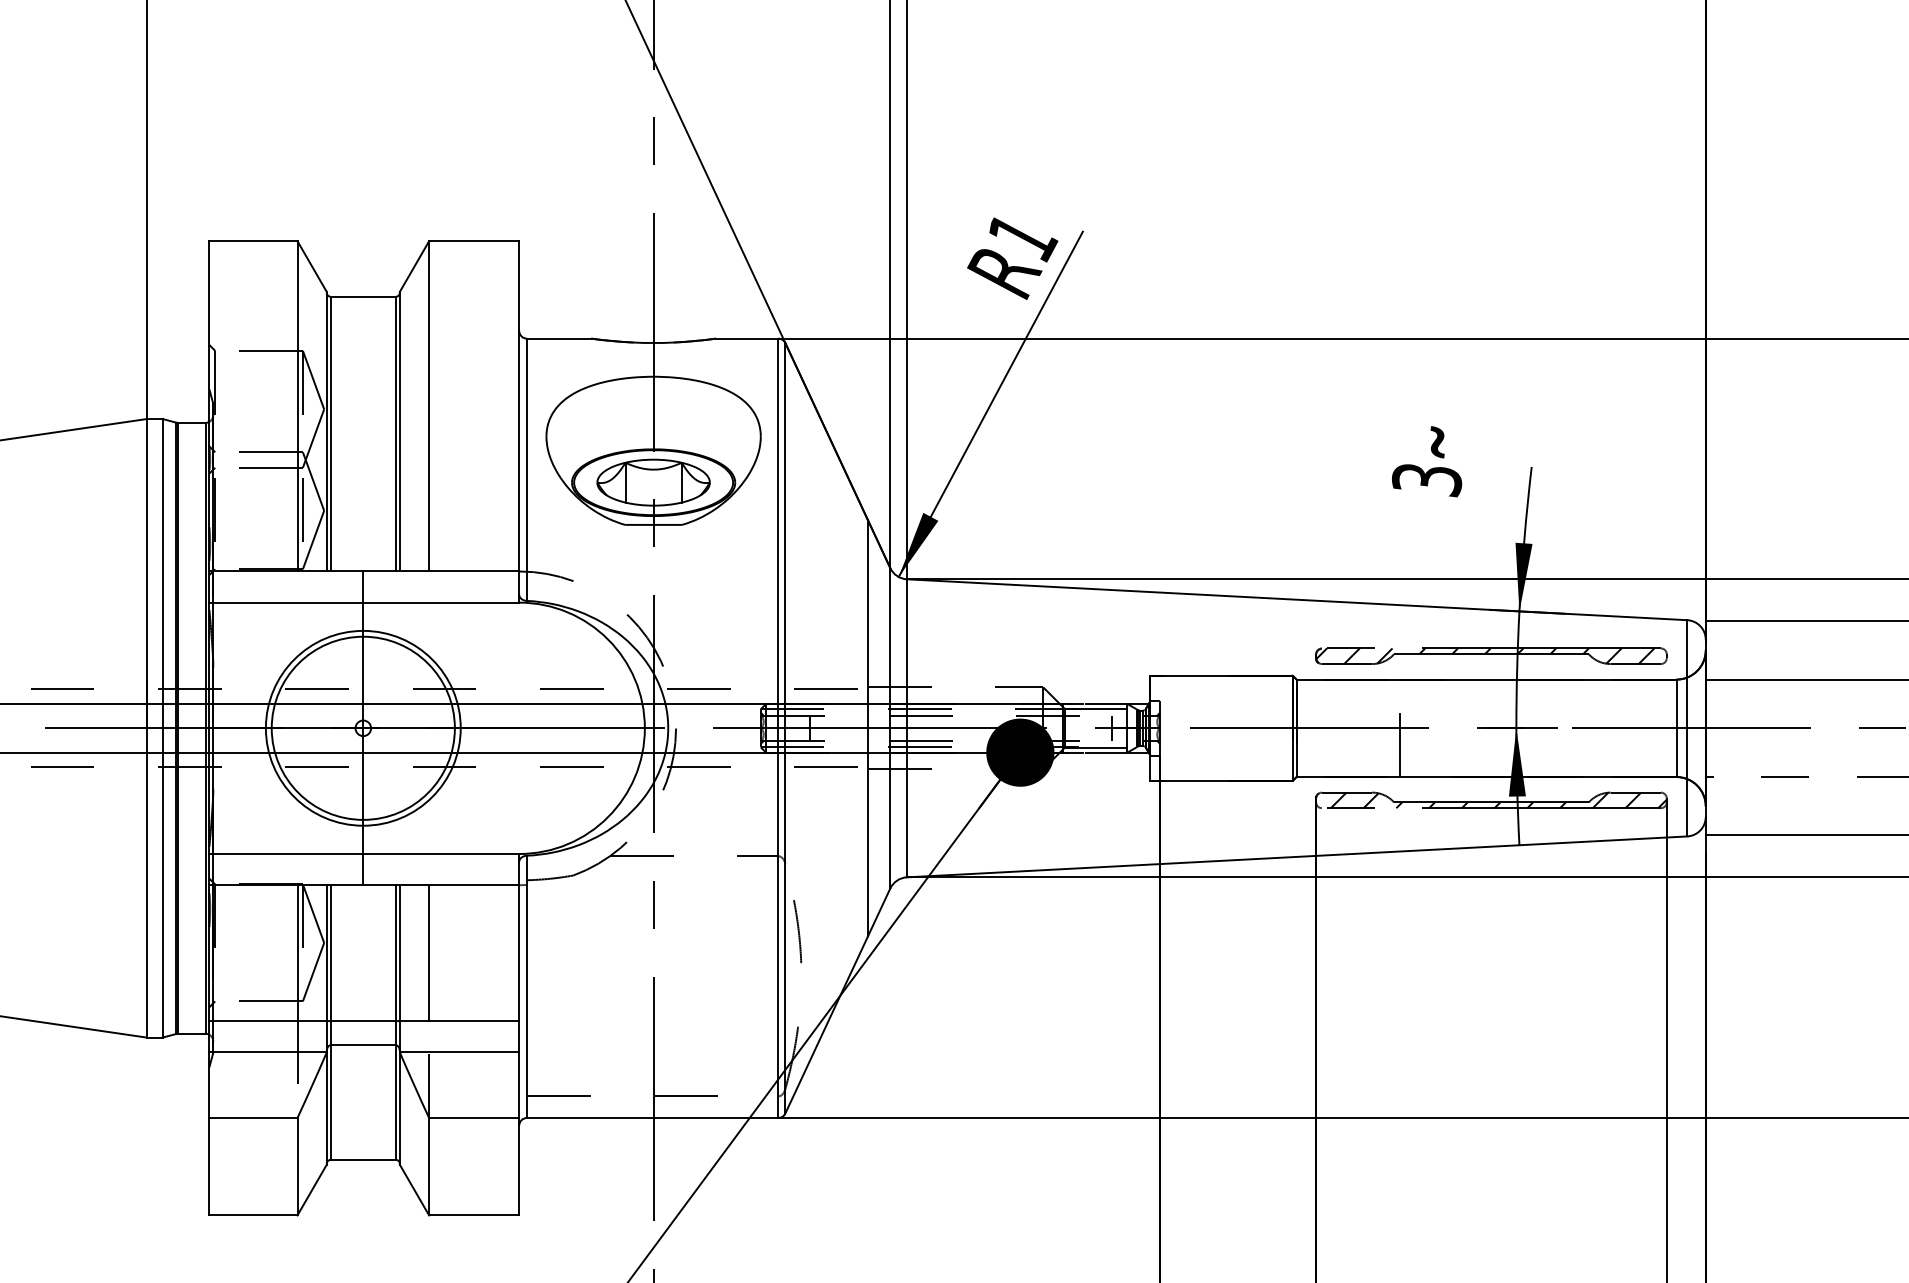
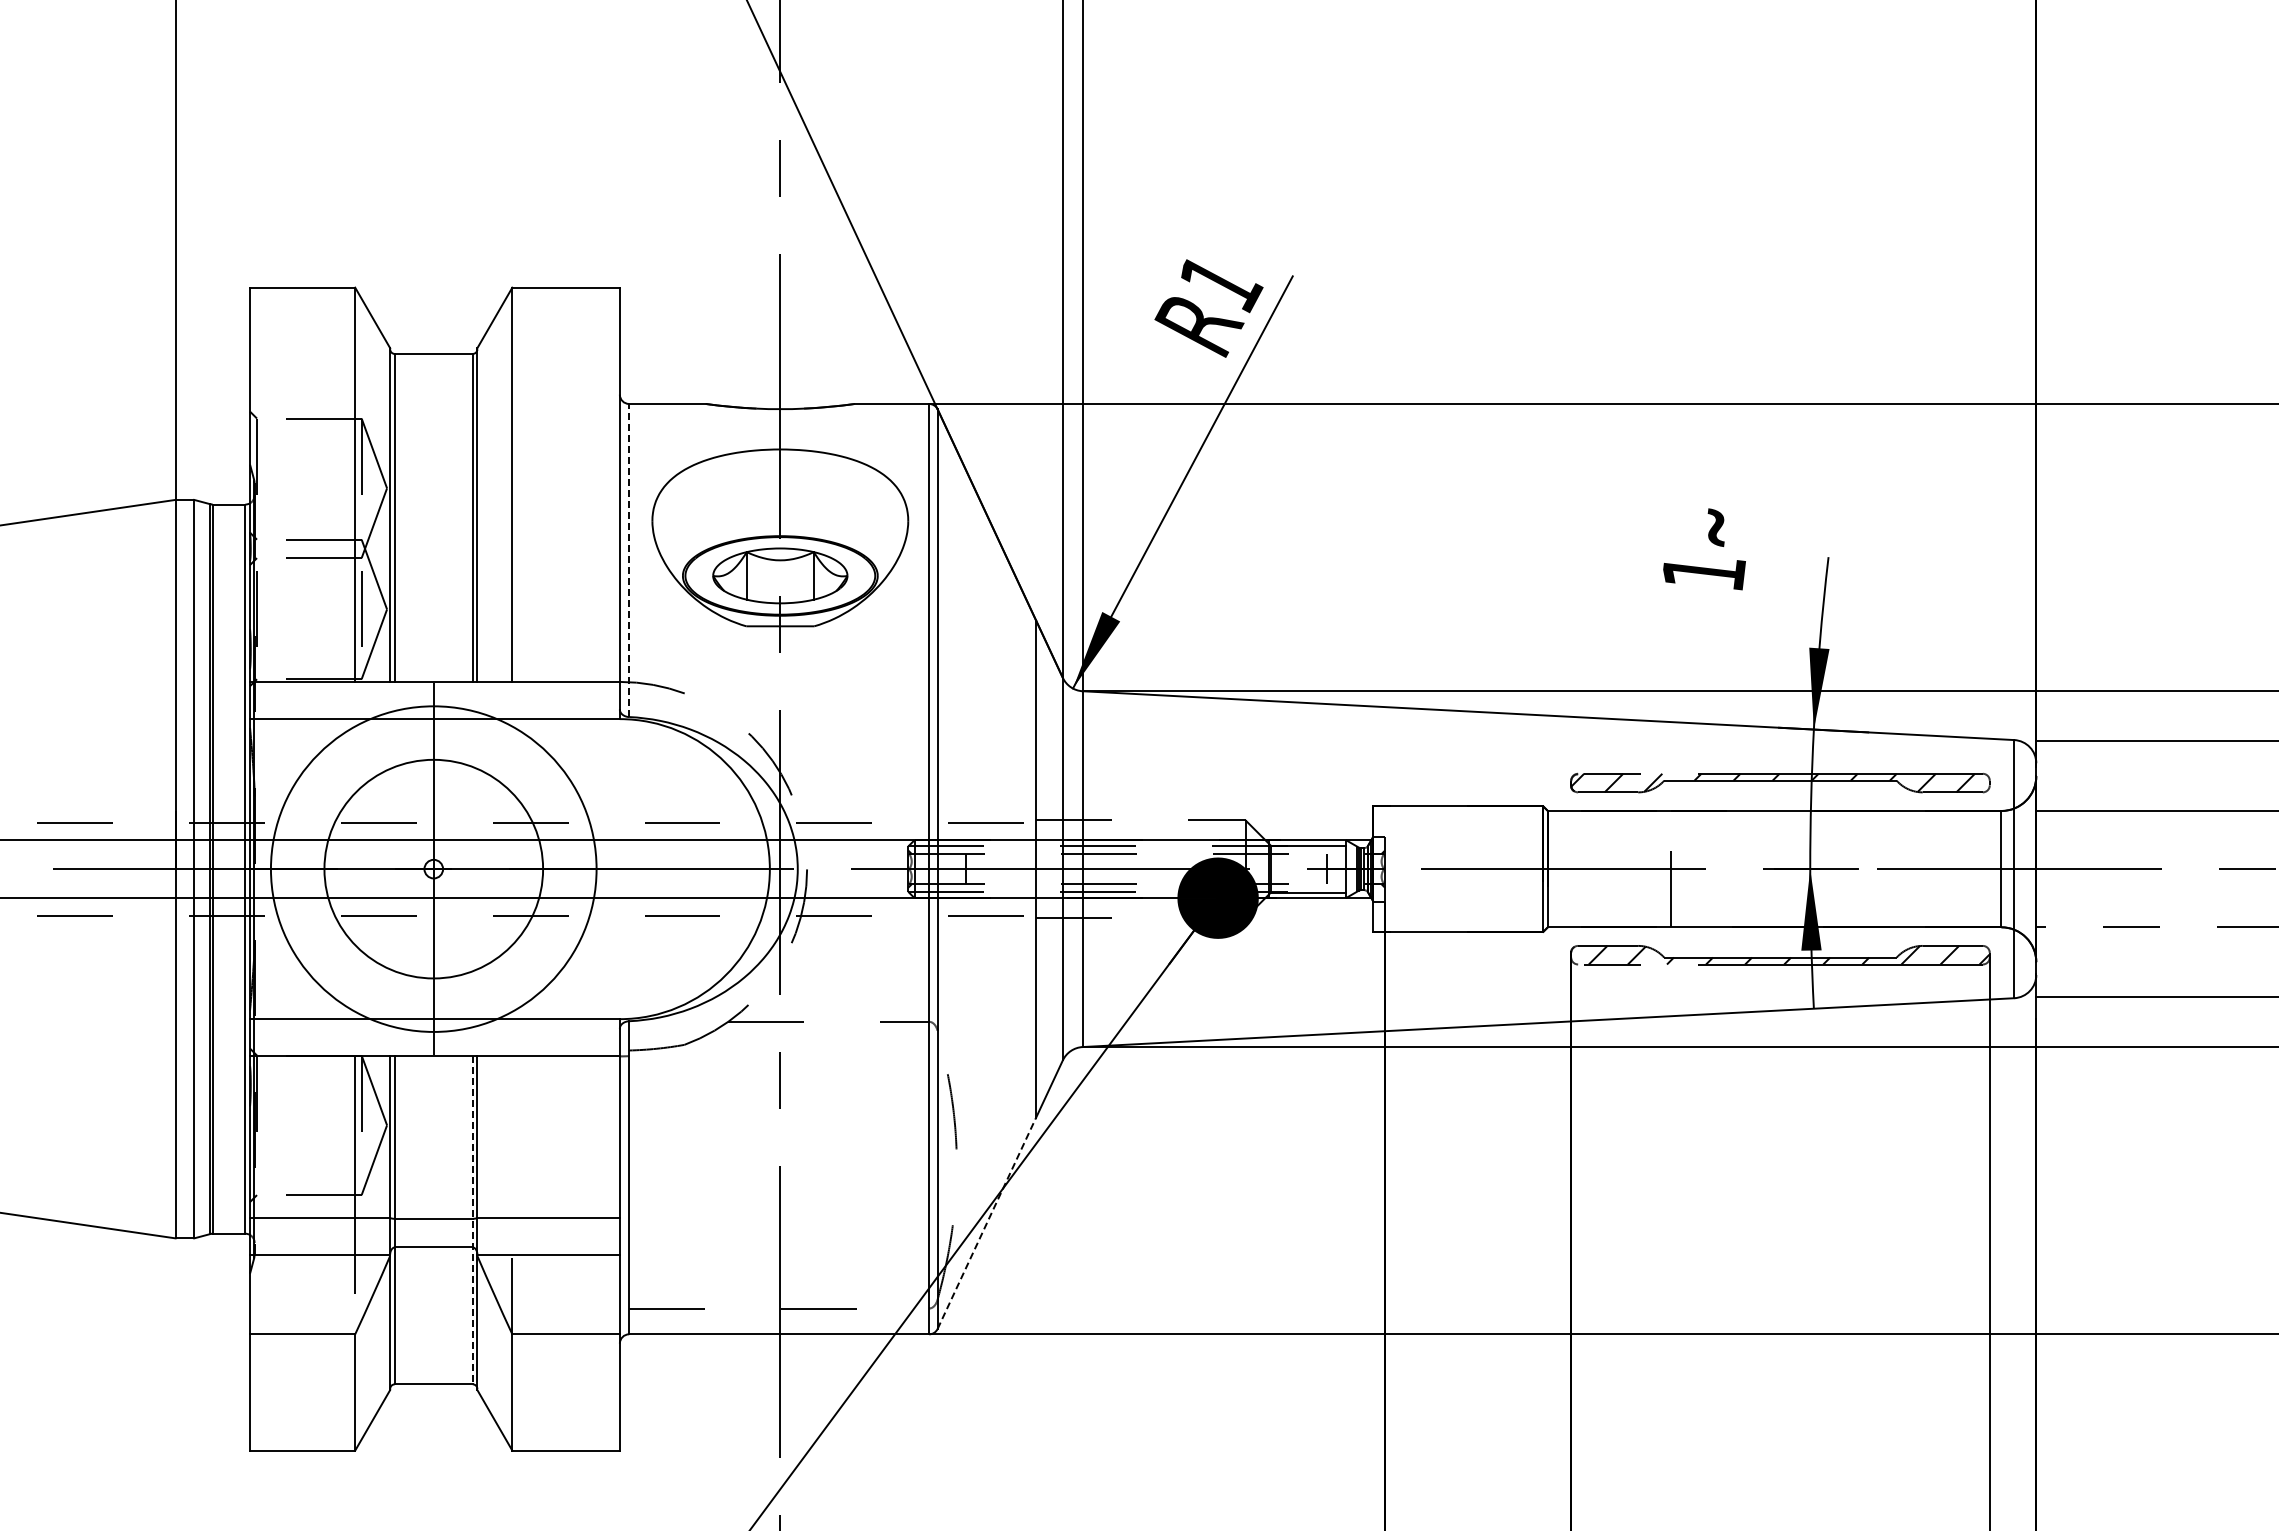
line: (527, 469) -> (629, 560), solid -> dashed
text: (1426, 480) -> (1703, 573), 3 -> 1
circle: (363, 727) -> (433, 868), size x1.4
line: (429, 953) -> (512, 1137), removed
line: (395, 1022) -> (472, 1220), solid -> dashed
line: (826, 1025) -> (986, 1223), solid -> dashed

